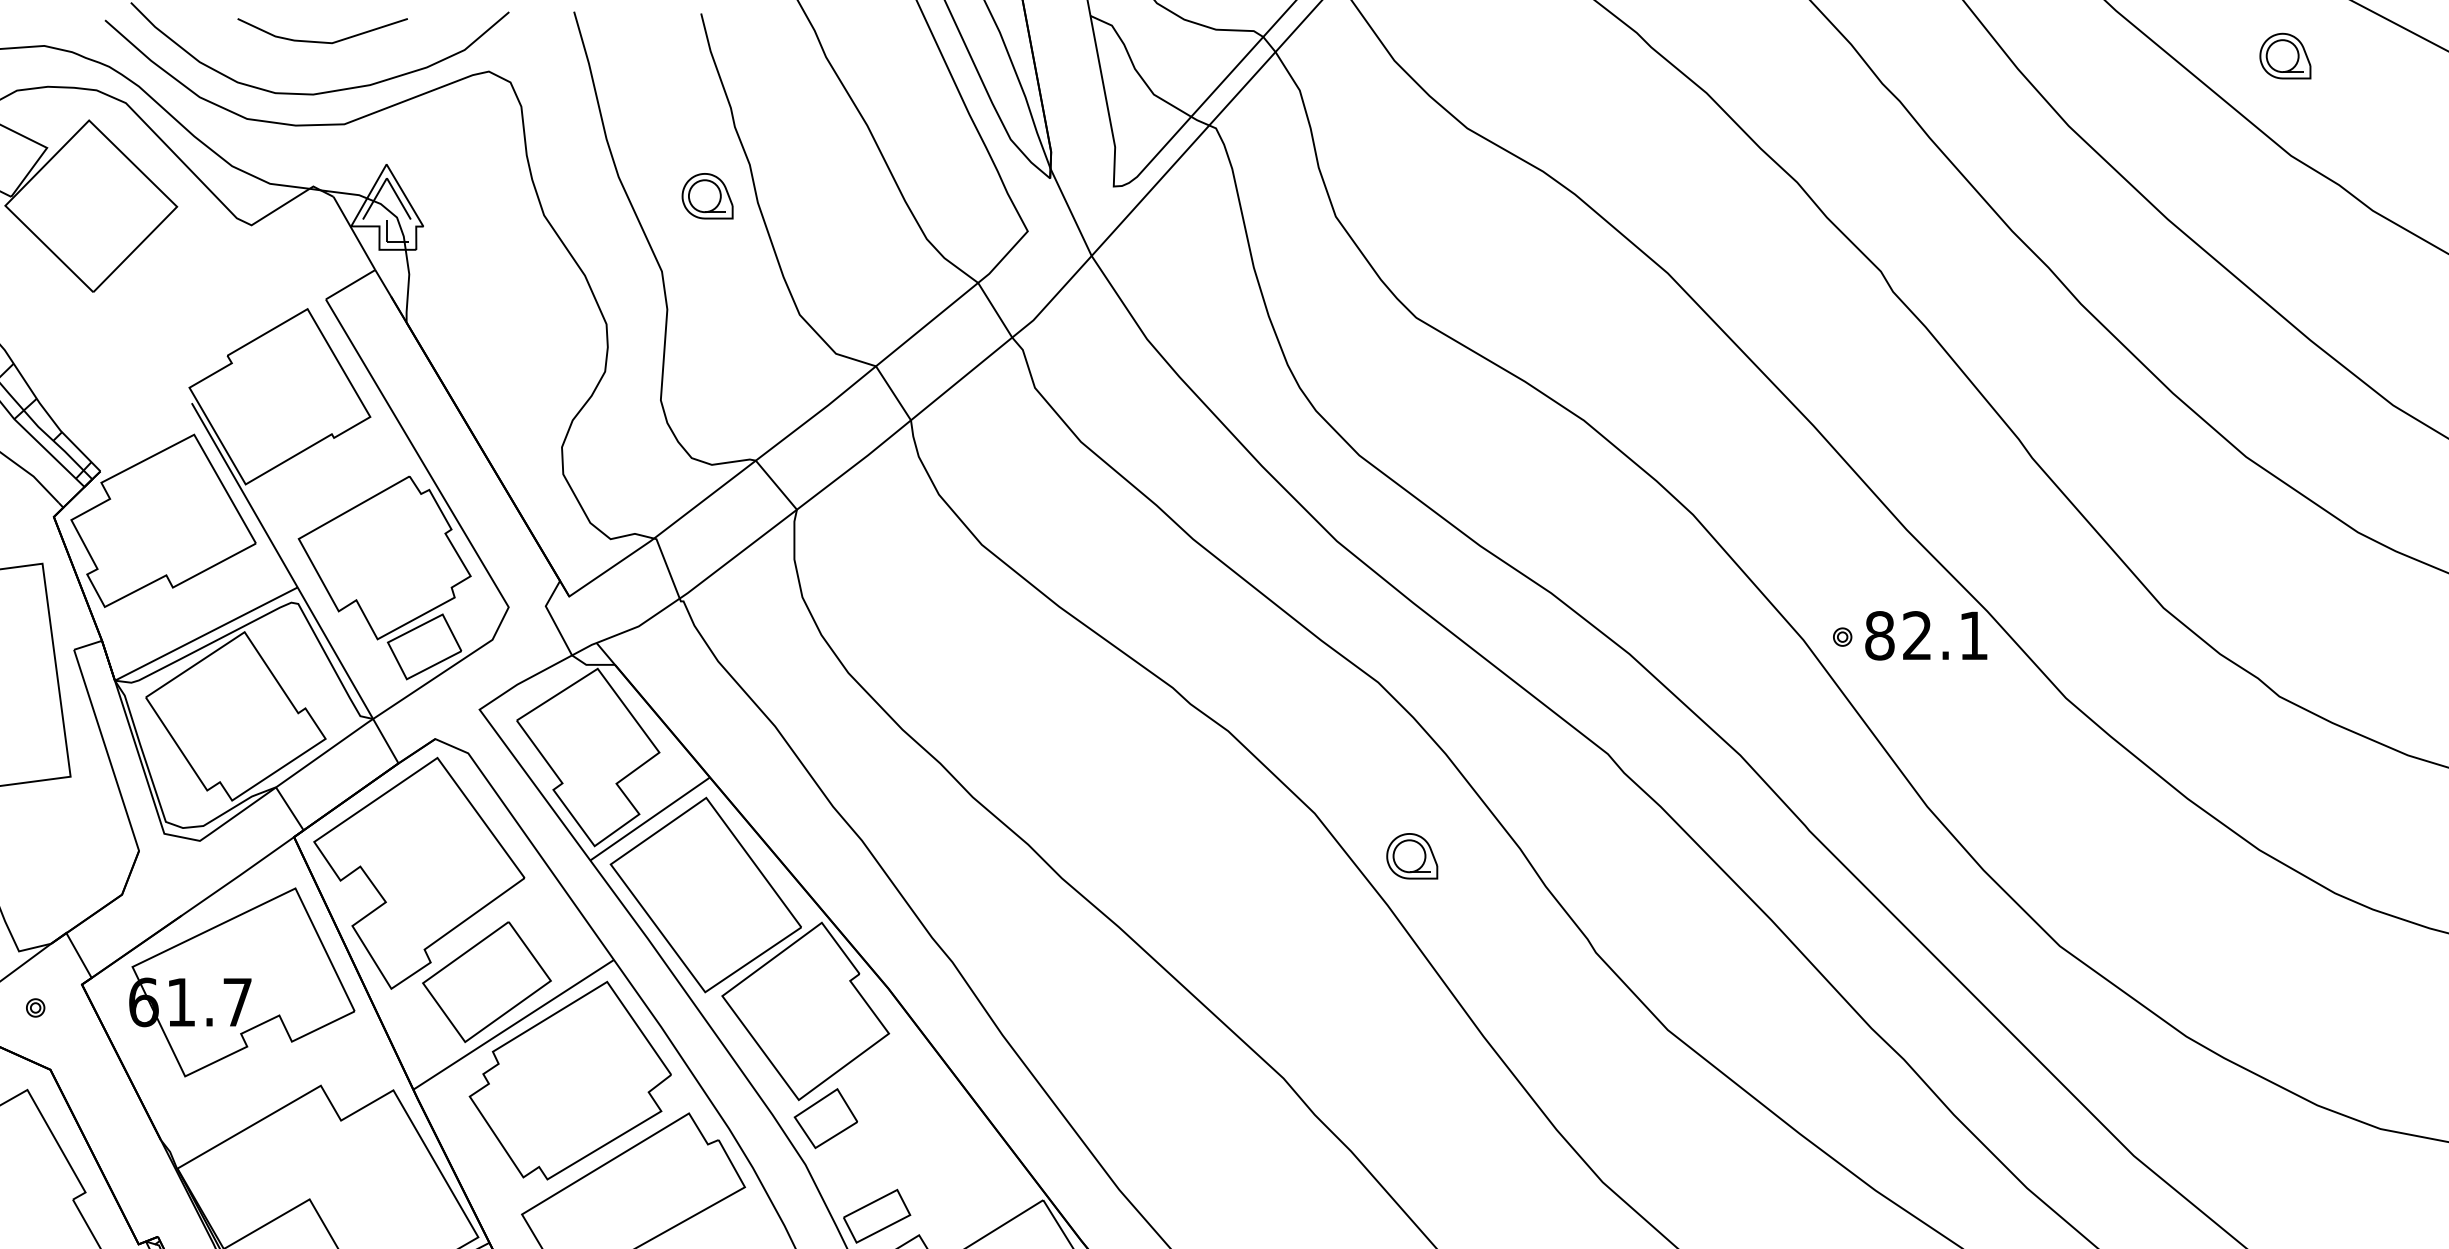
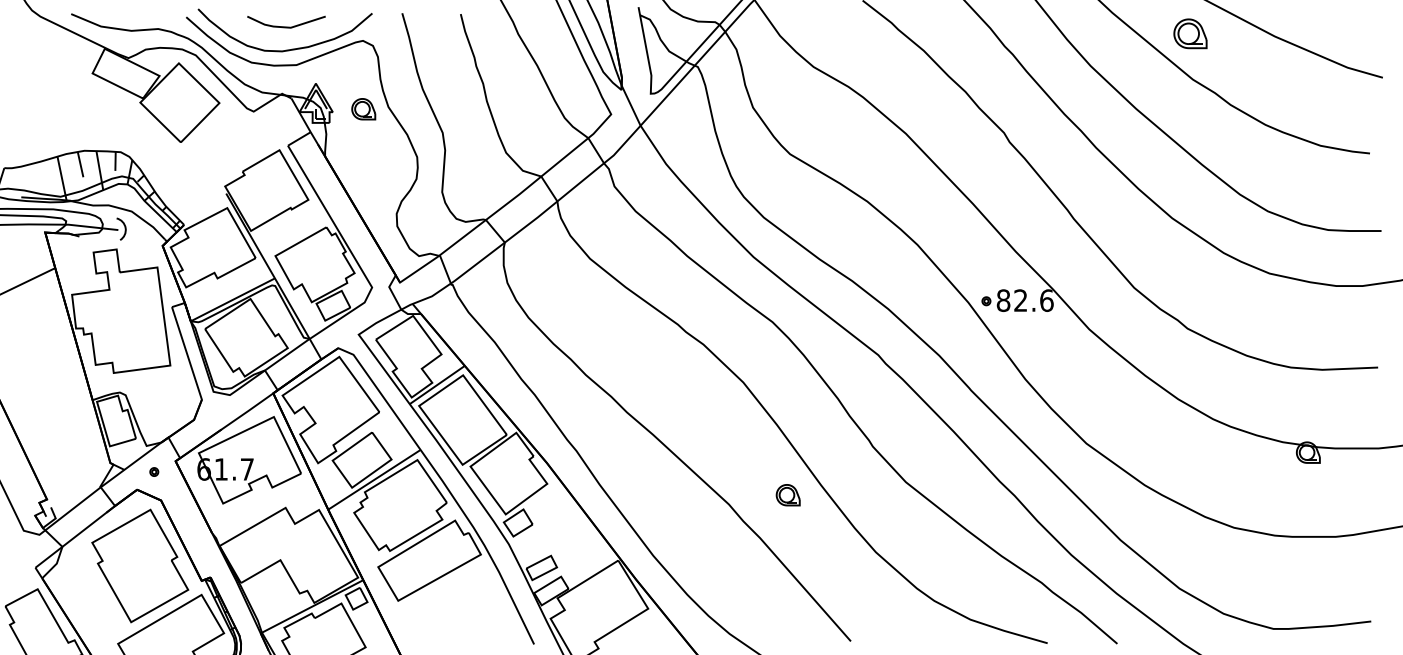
part: (2283, 55) -> (1189, 33), size x1.4
part: (707, 196) -> (363, 109), moved
text: (1973, 635) -> (1046, 300), 82.1 -> 82.6
part: (1410, 856) -> (787, 495), moved

